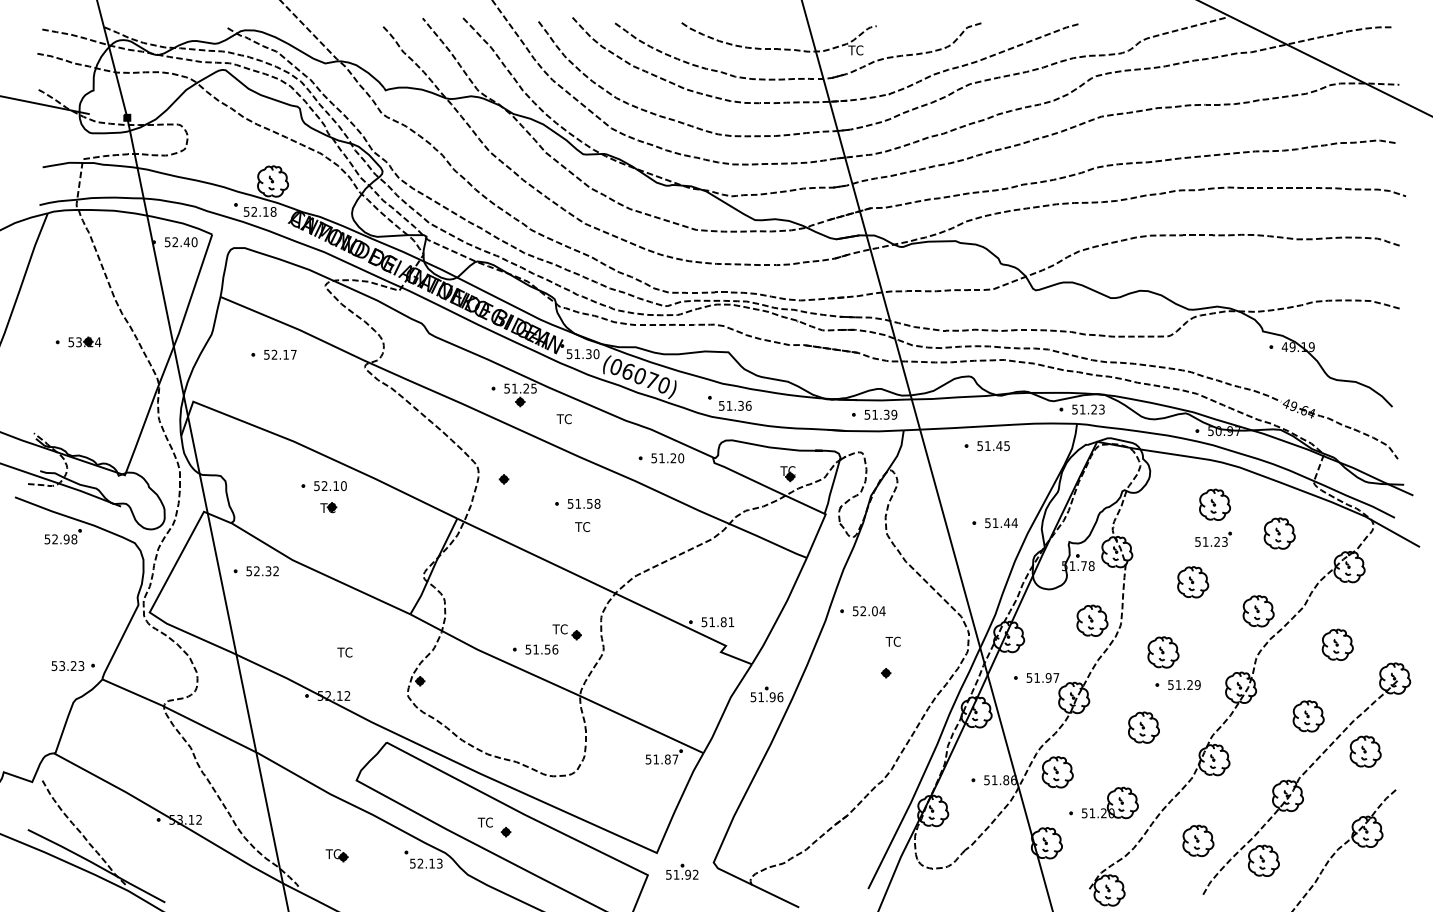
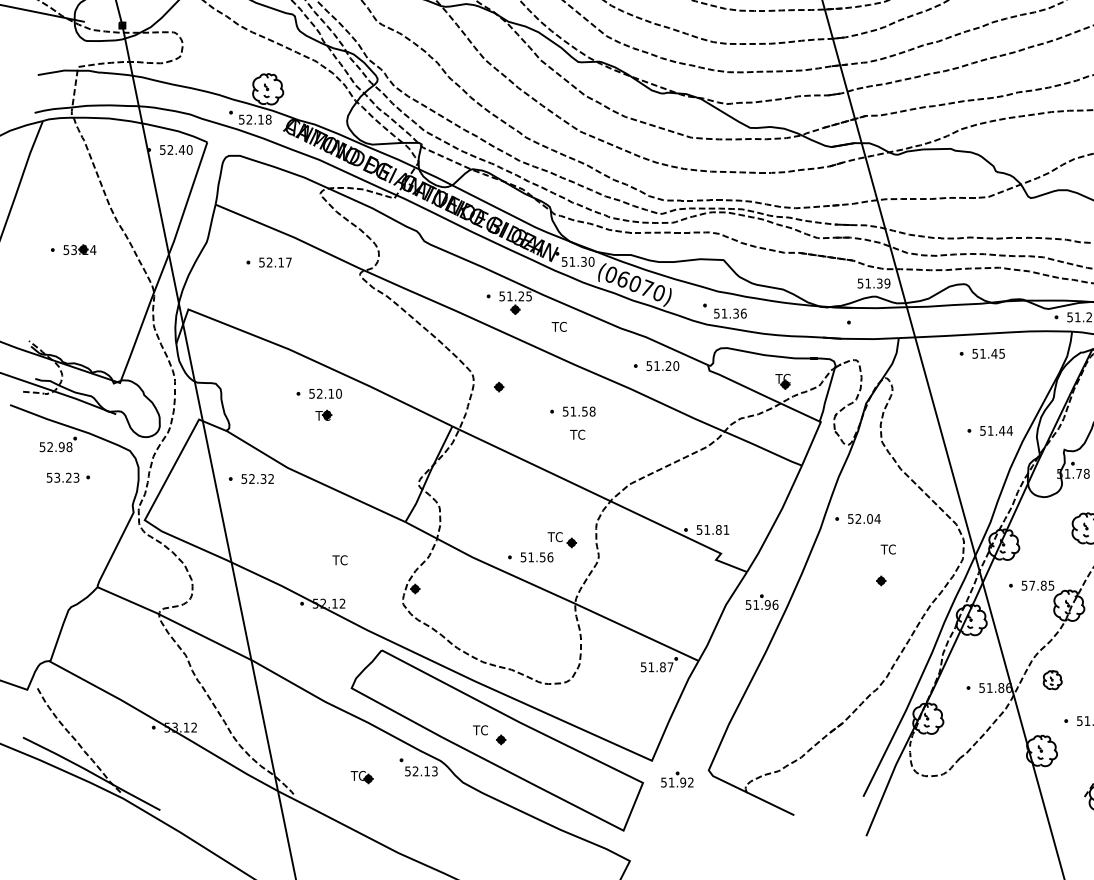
text: (880, 414) -> (873, 283), moved
part: (72, 666) -> (67, 478), moved
text: (1046, 677) -> (1041, 585), 51.97 -> 57.85
part: (1057, 772) -> (1052, 680), size x0.6
part: (336, 855) -> (361, 777), moved

